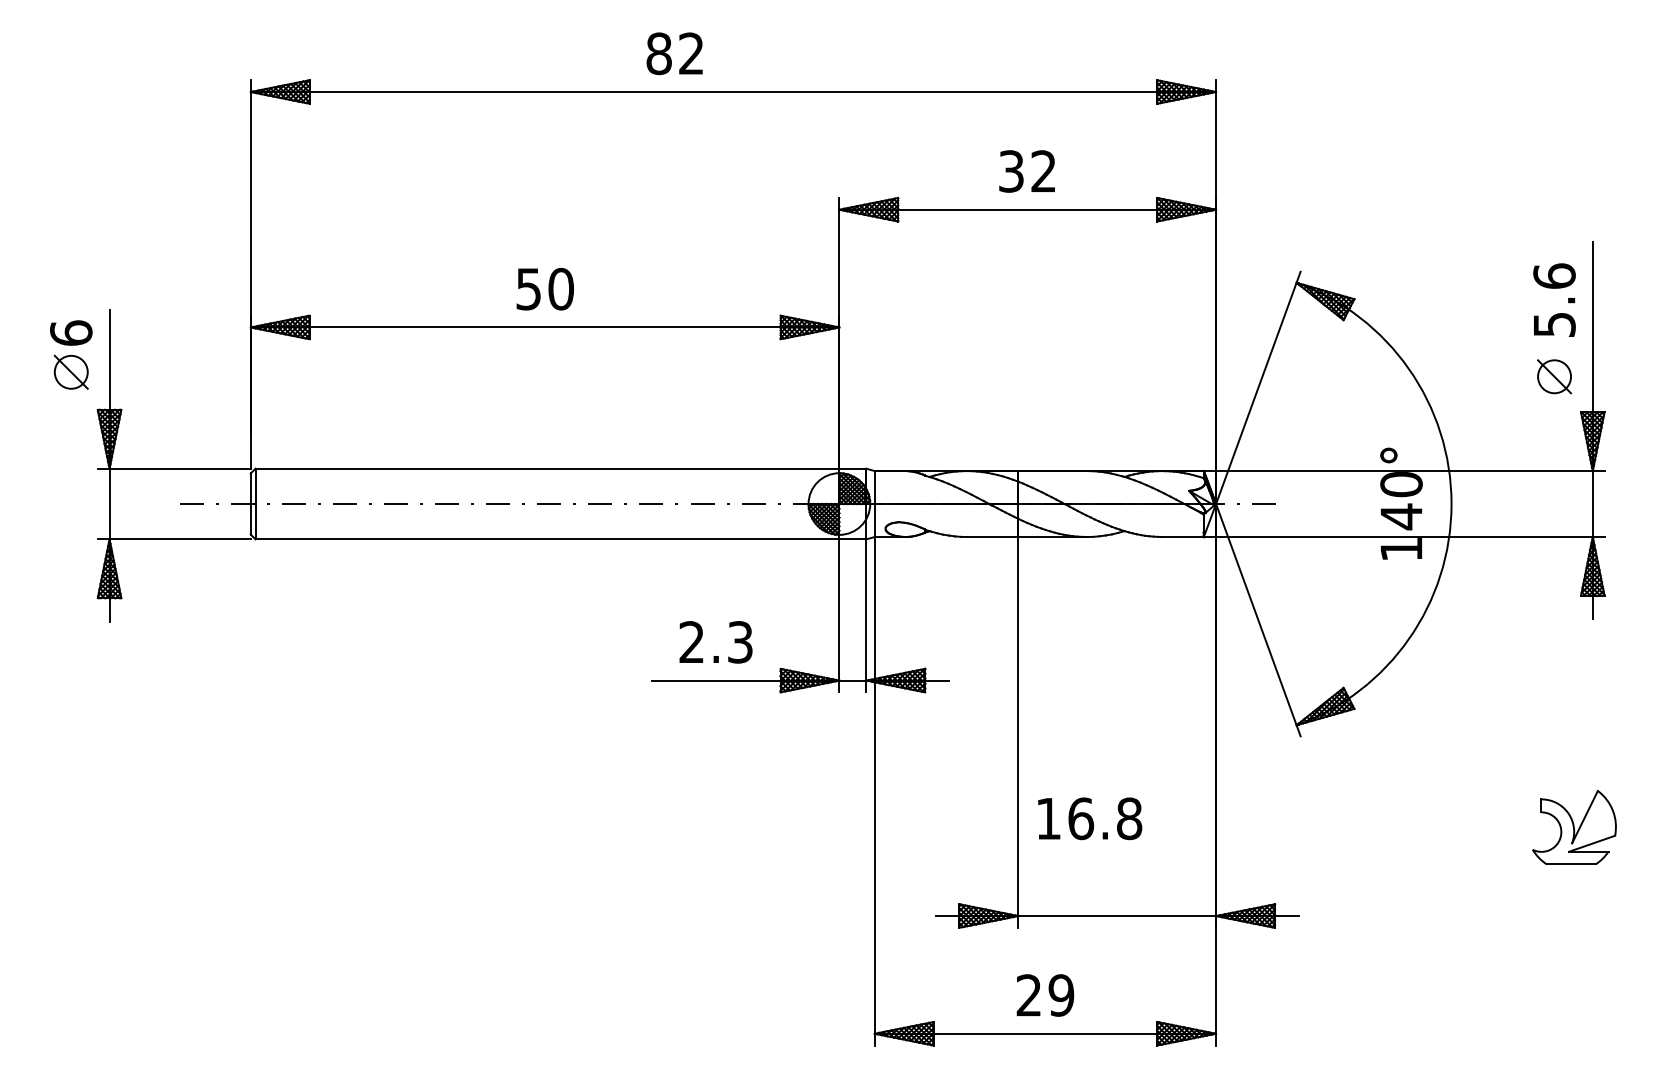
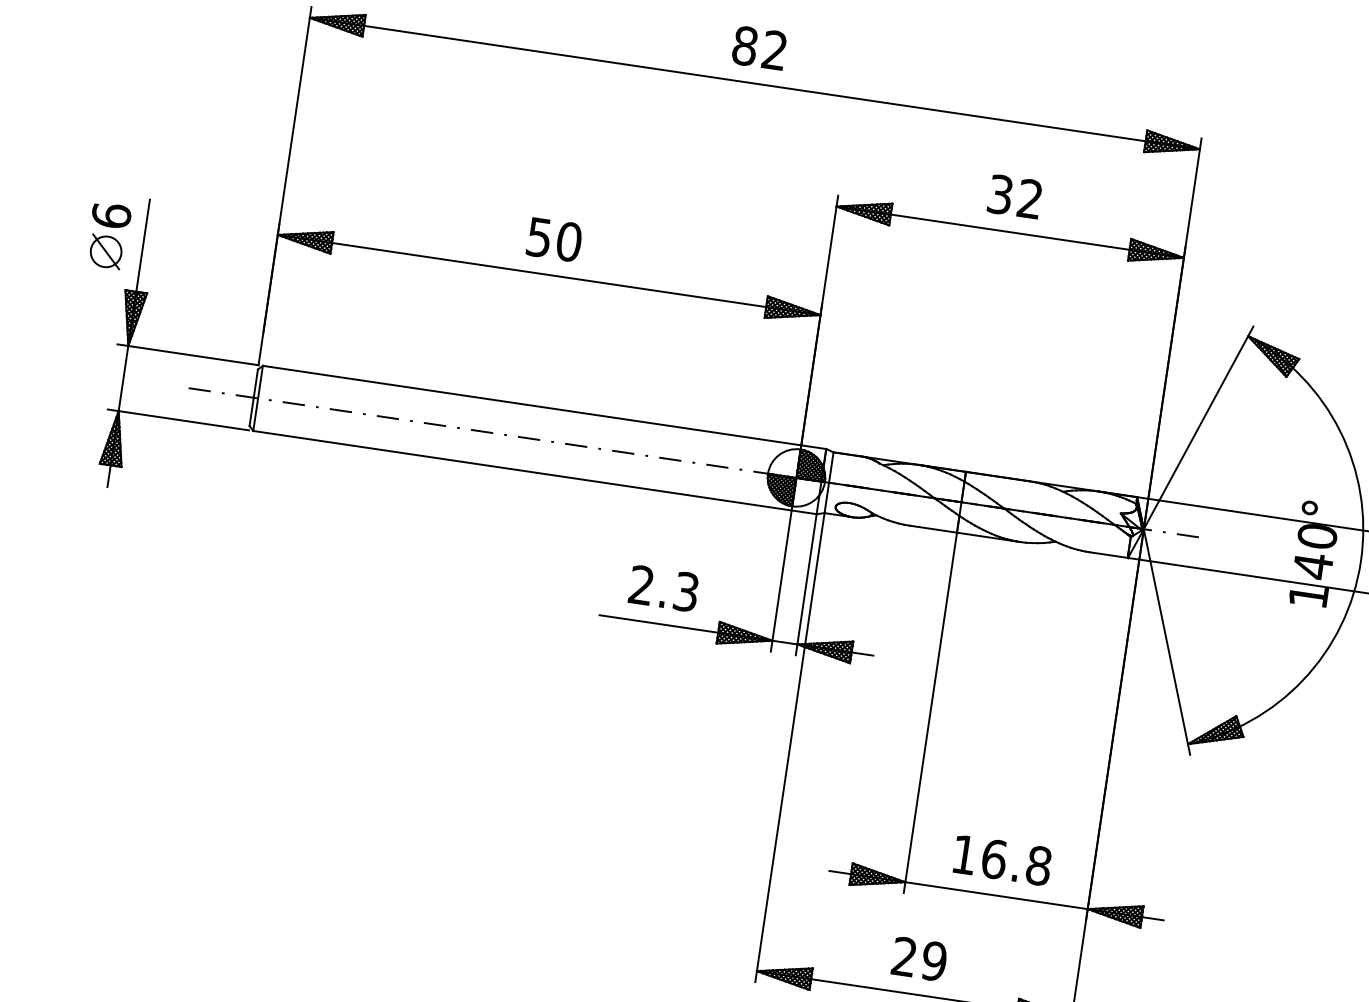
text: (674, 53) -> (759, 47), moved
text: (1090, 818) -> (1002, 860), moved

